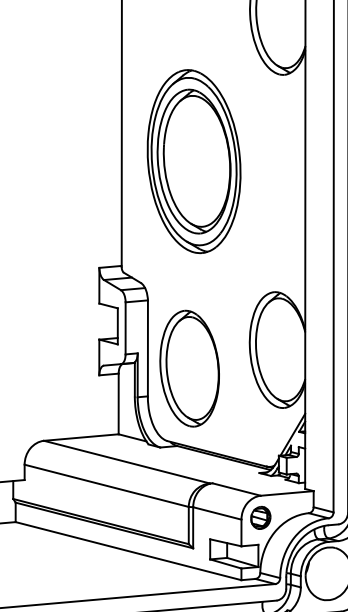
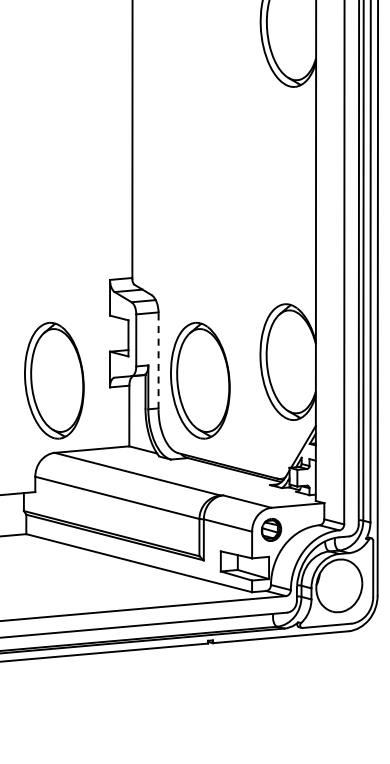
part: (193, 161) -> (204, 173), removed
line: (147, 349) -> (158, 361), solid -> dashed
part: (43, 368) -> (54, 380), added

